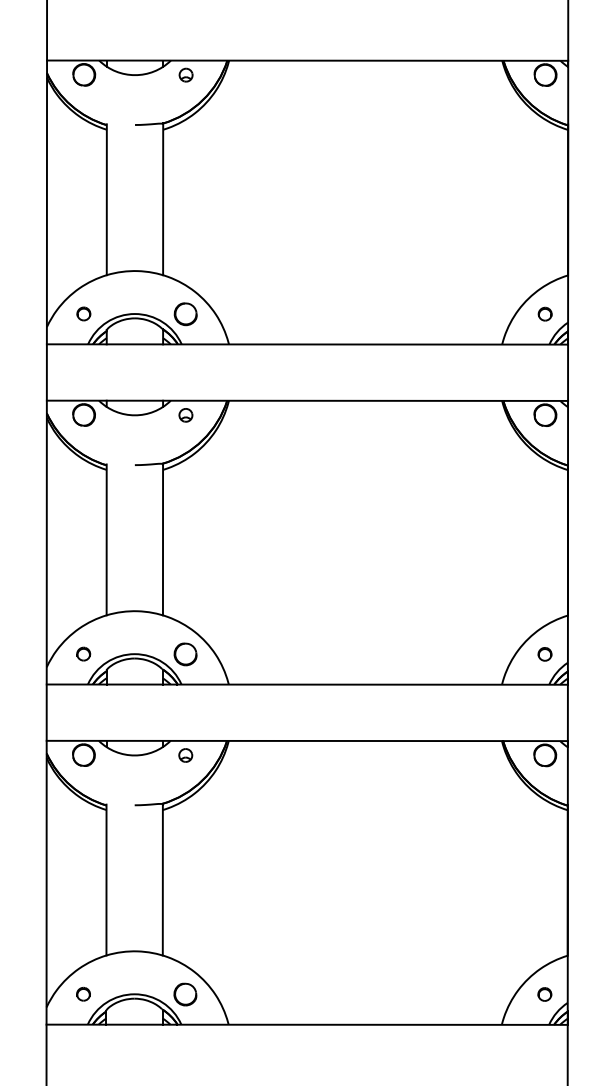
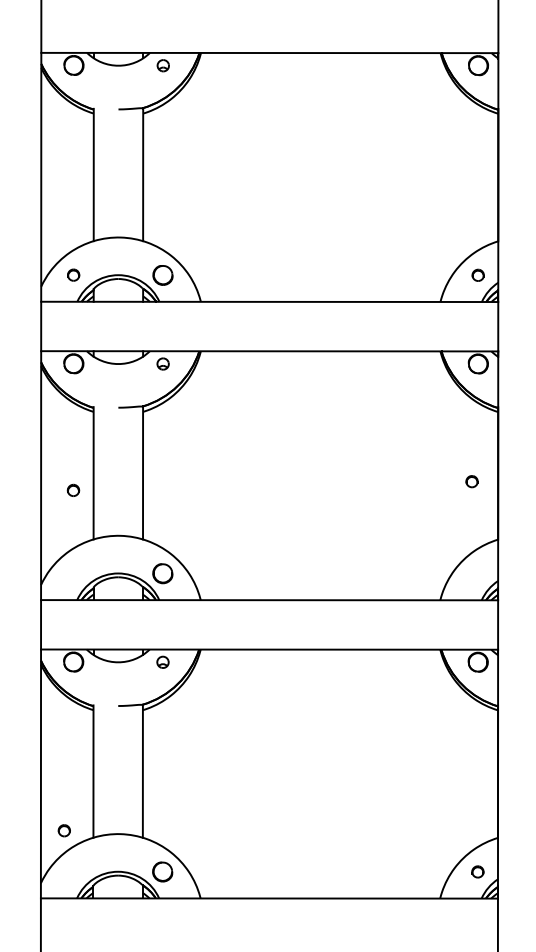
part: (83, 653) -> (73, 489), moved
part: (544, 654) -> (471, 481), moved
part: (82, 993) -> (63, 830), moved

